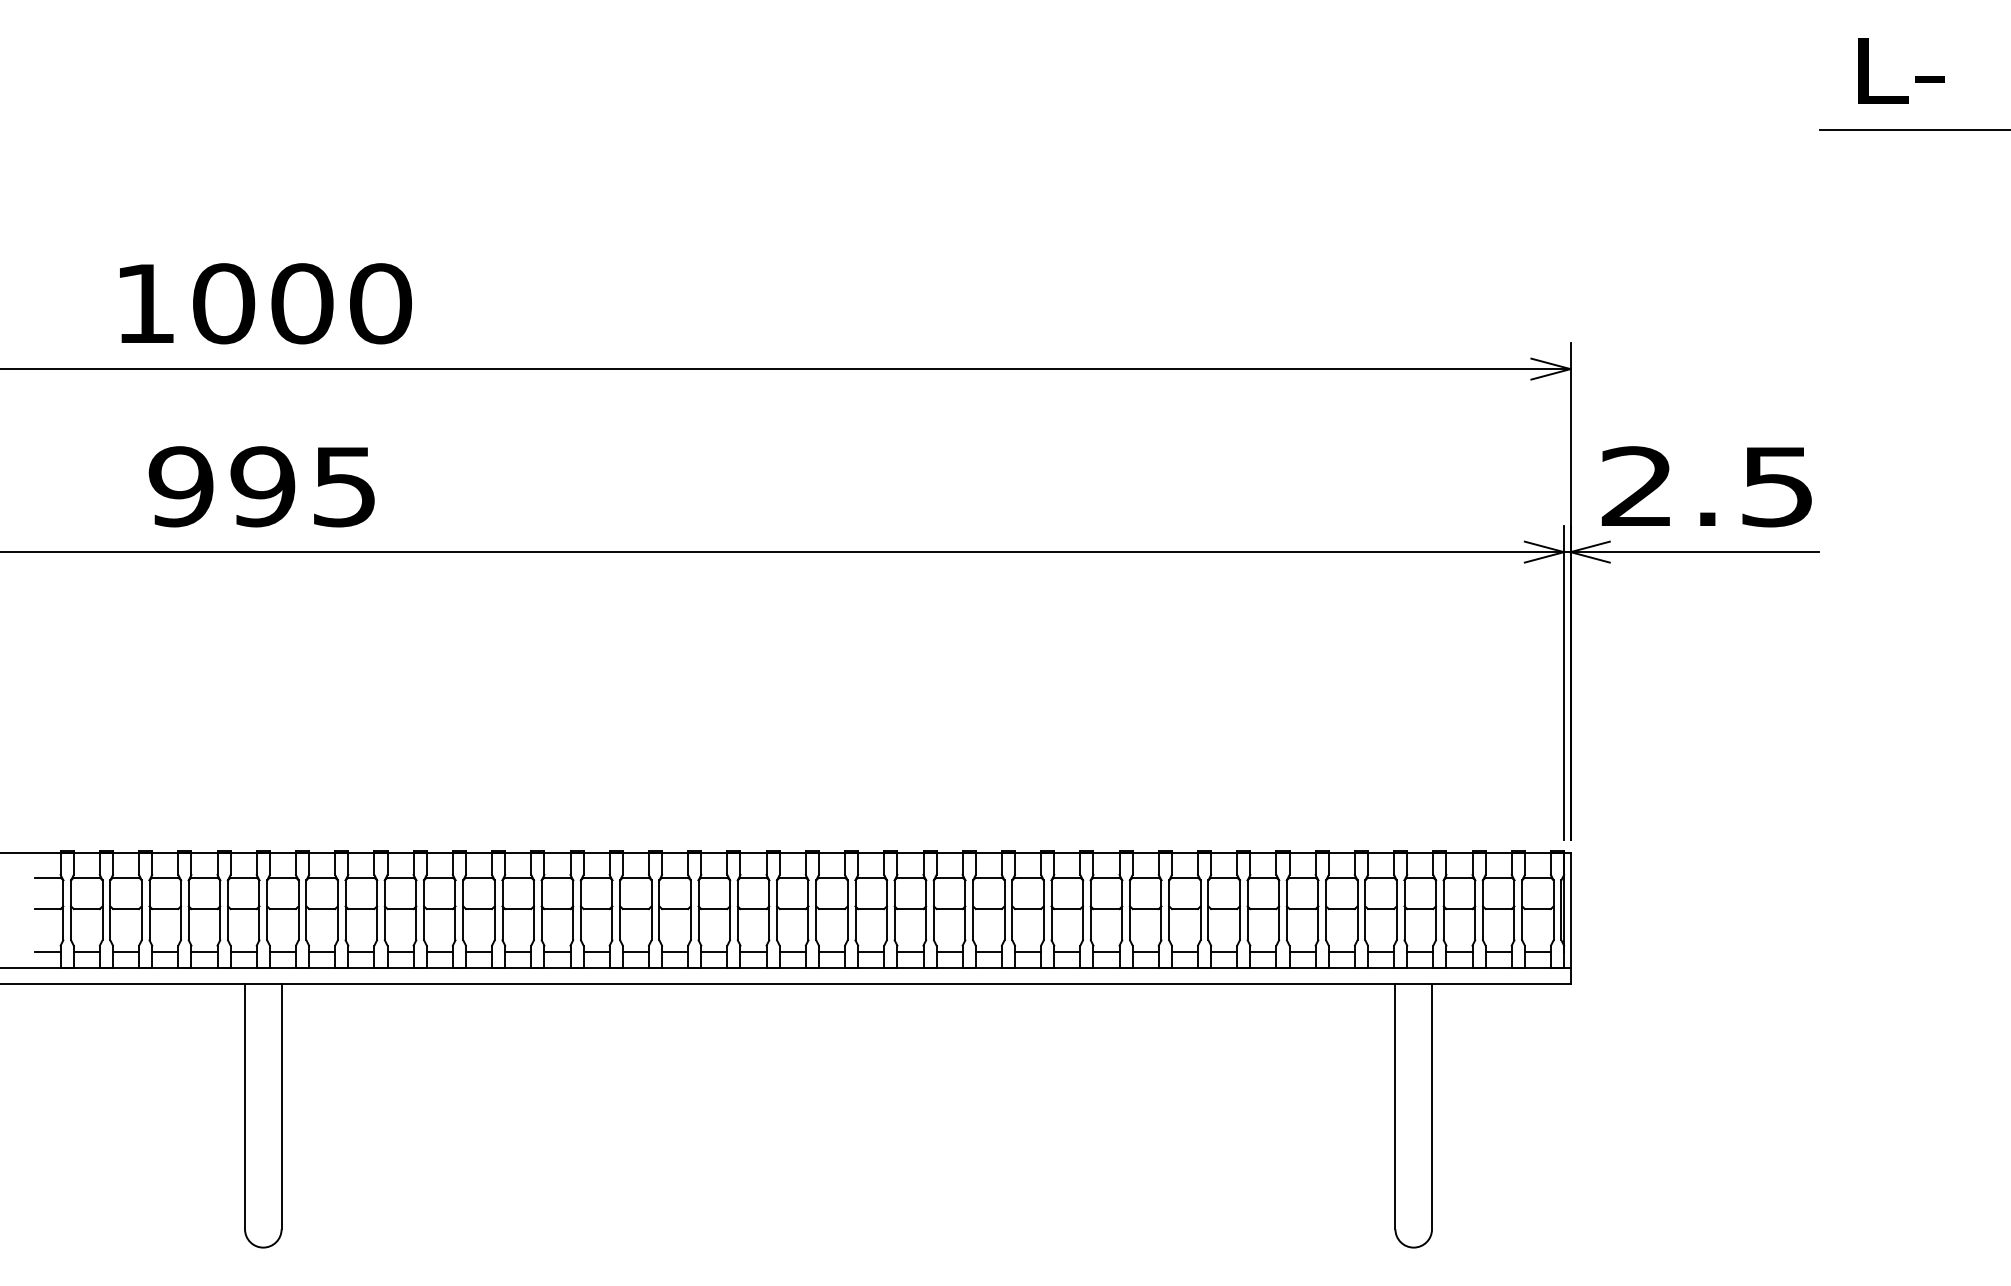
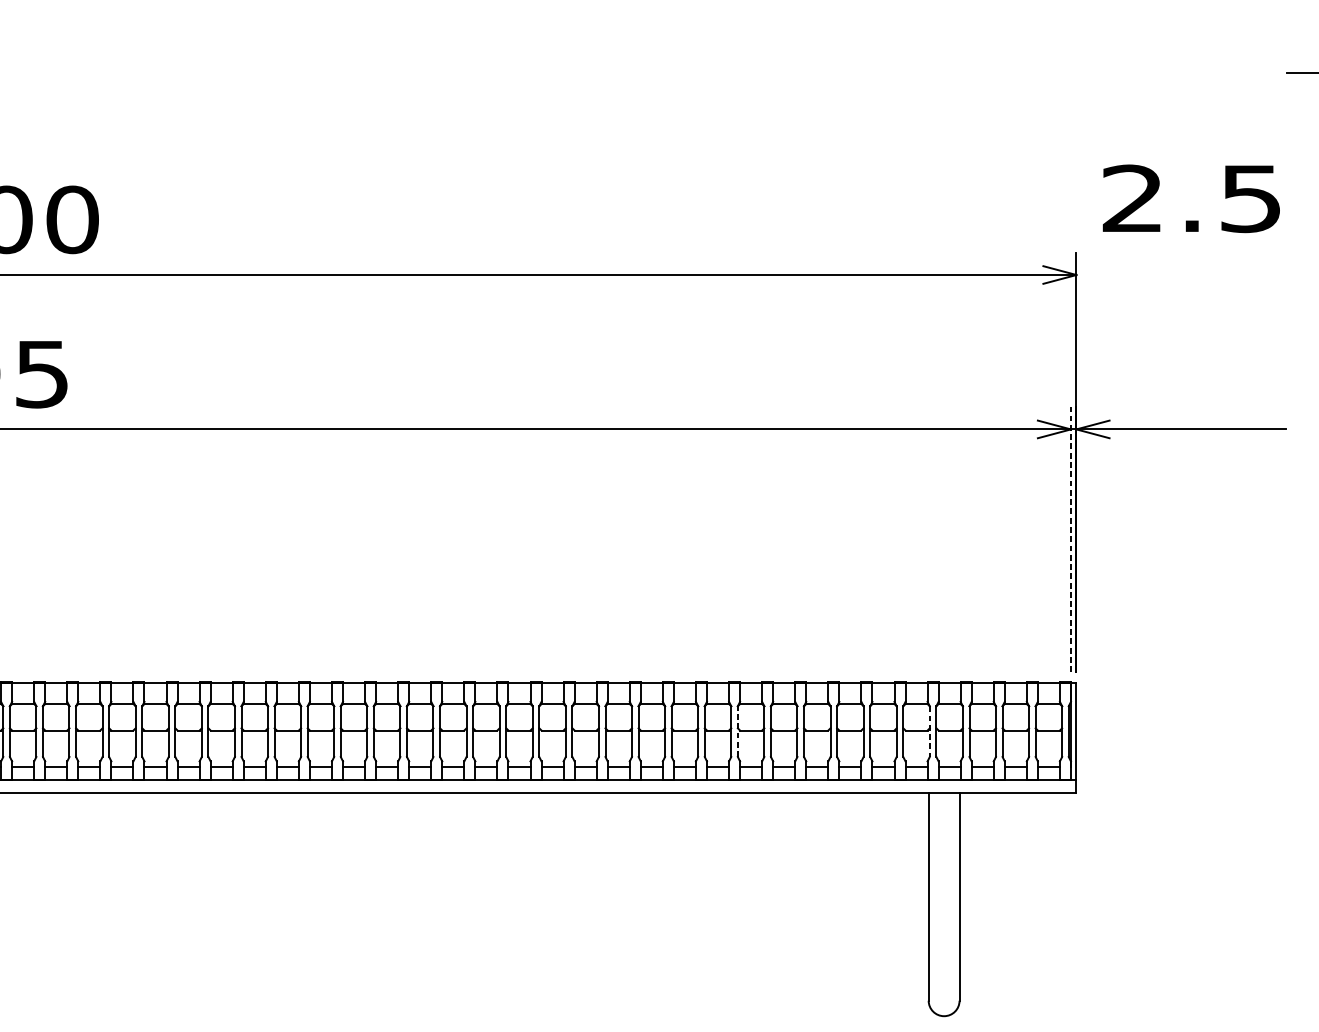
text: (1706, 486) -> (1191, 198), moved
line: (1564, 682) -> (1071, 539), solid -> dashed
line: (1169, 909) -> (738, 730), solid -> dashed
line: (1396, 910) -> (929, 731), solid -> dashed

